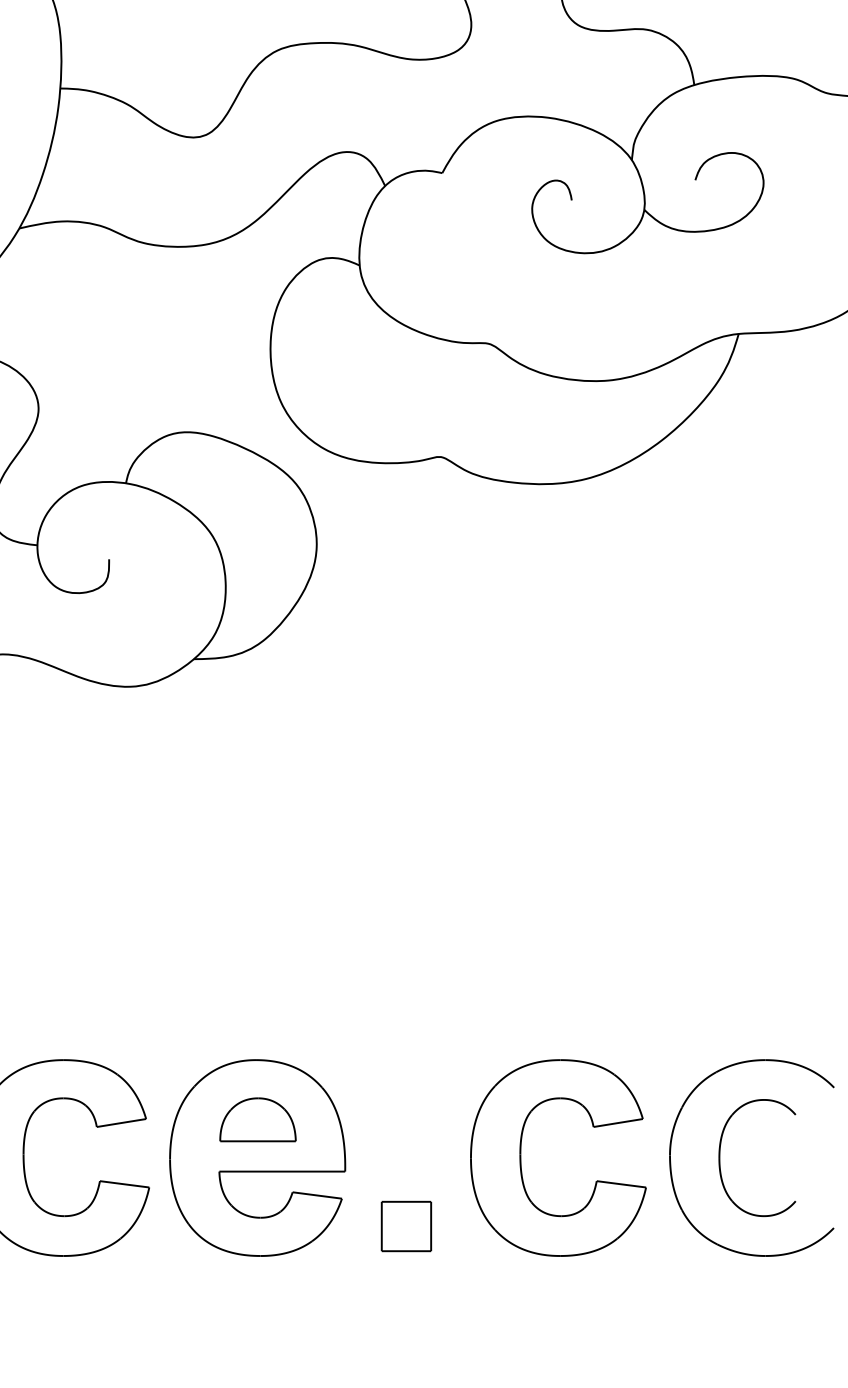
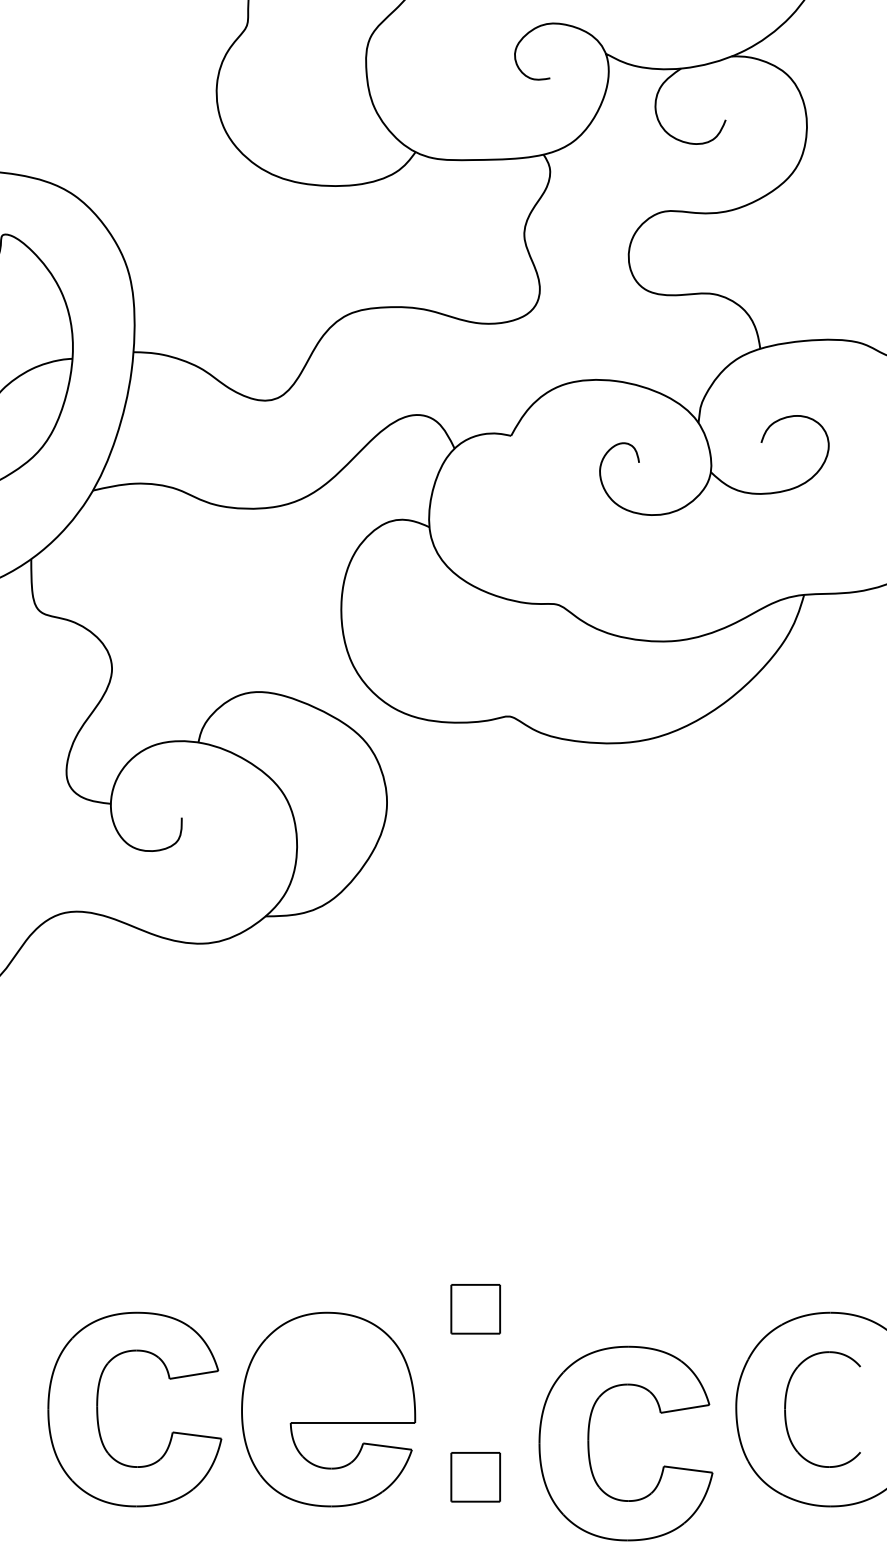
part: (406, 1056) -> (475, 1309), added
part: (257, 1119) -> (328, 1371), removed
part: (521, 1157) -> (589, 1443), moved

